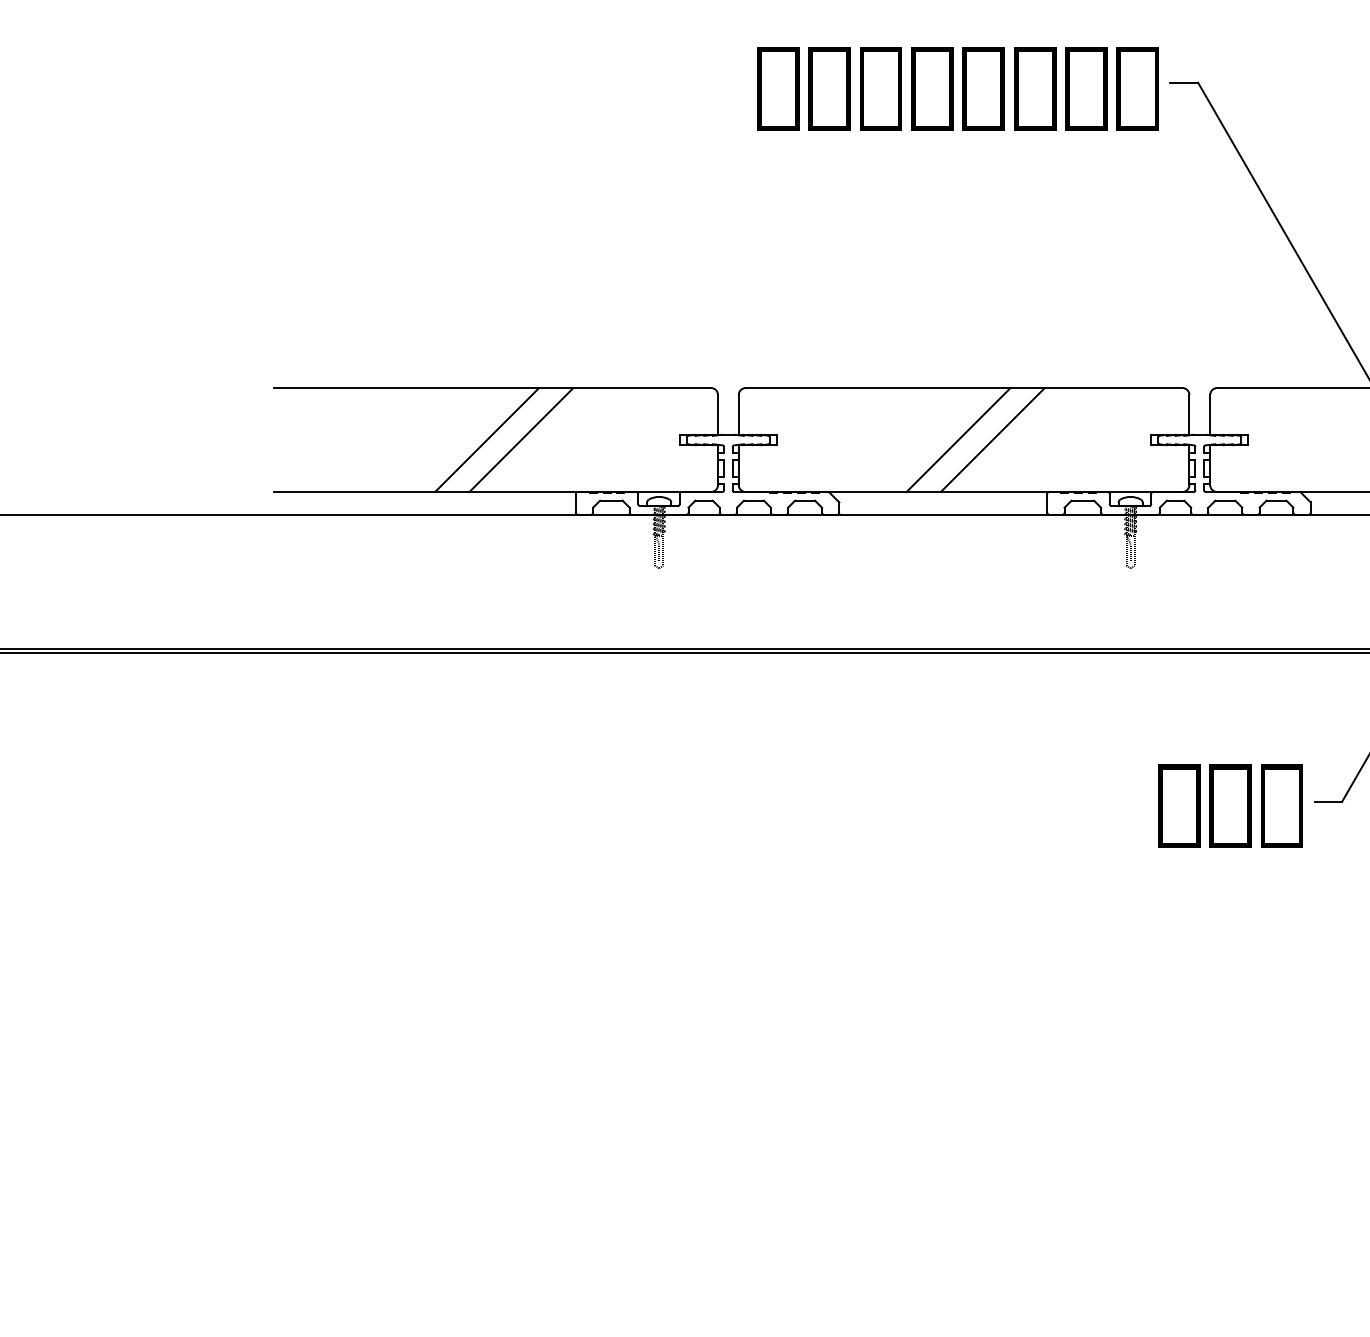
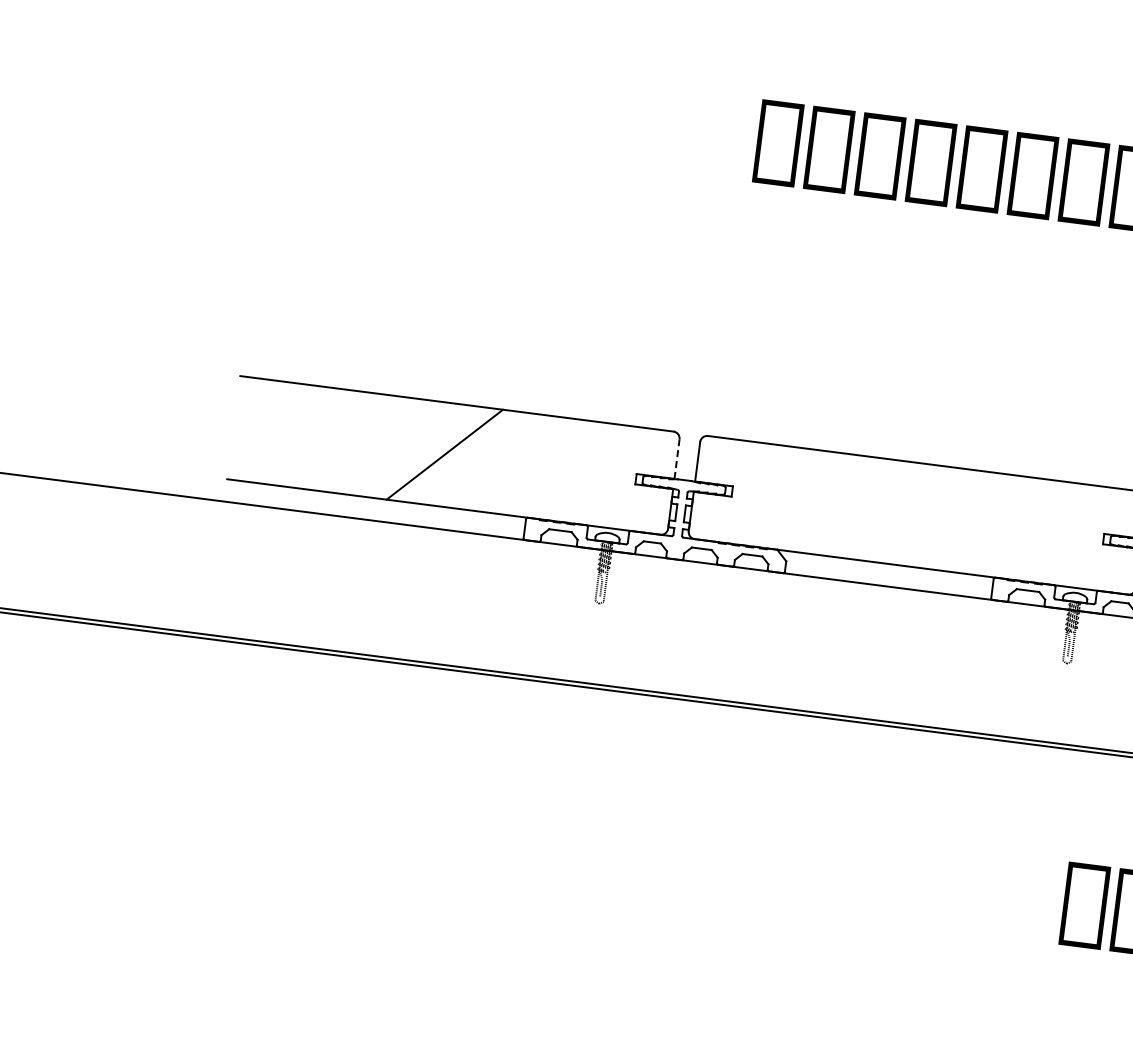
line: (717, 414) -> (676, 458), solid -> dashed
line: (521, 440) -> (478, 459), removed
line: (958, 440) -> (912, 515), removed
line: (992, 440) -> (946, 519), removed

